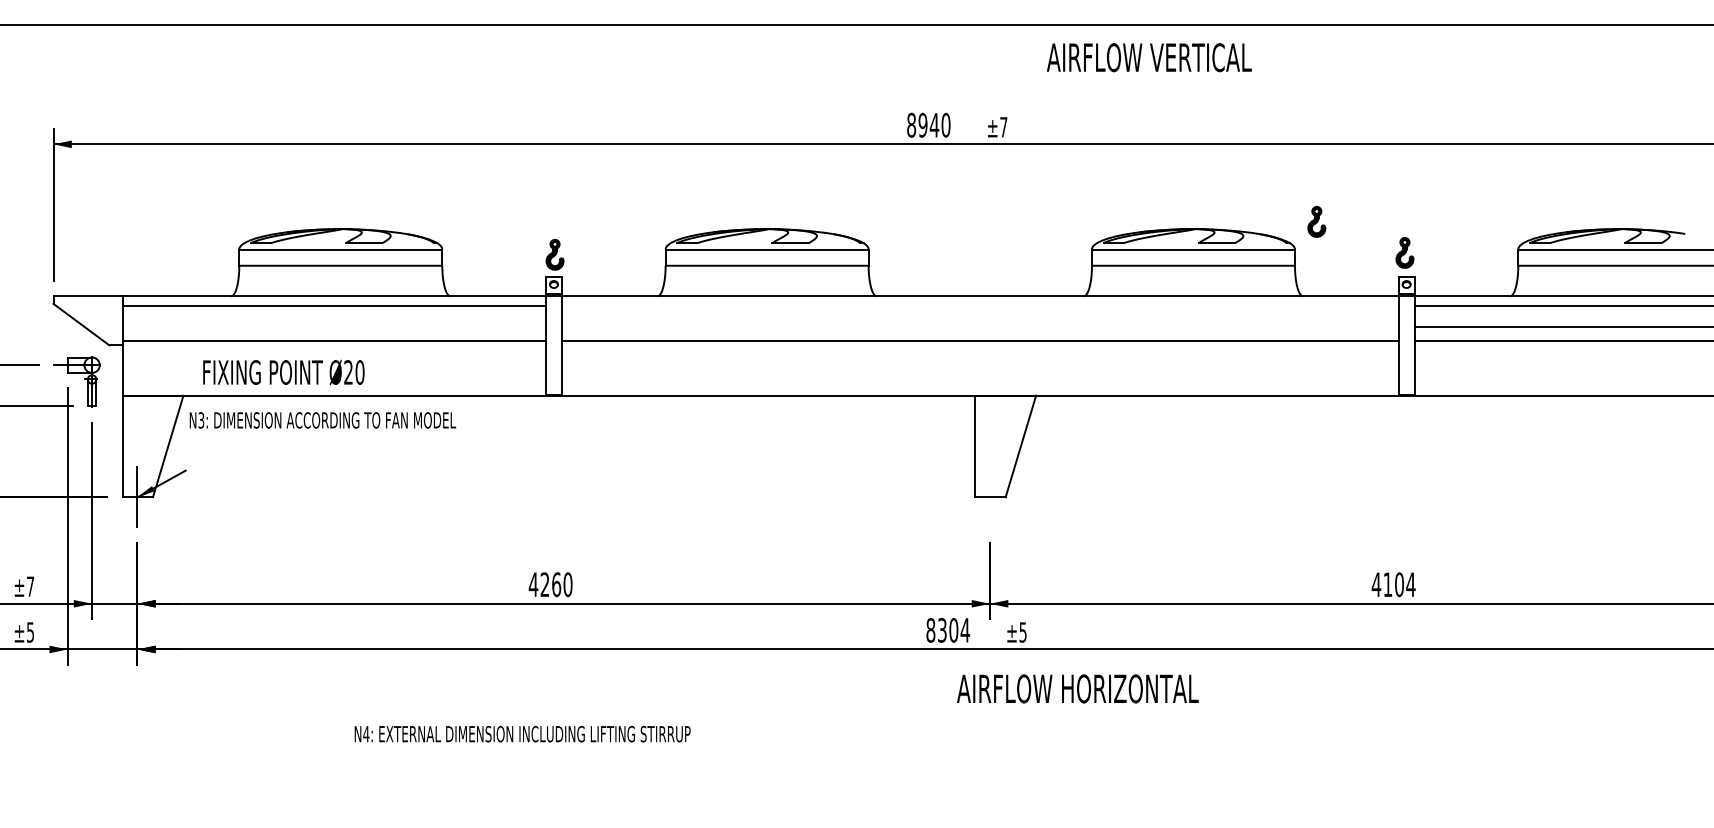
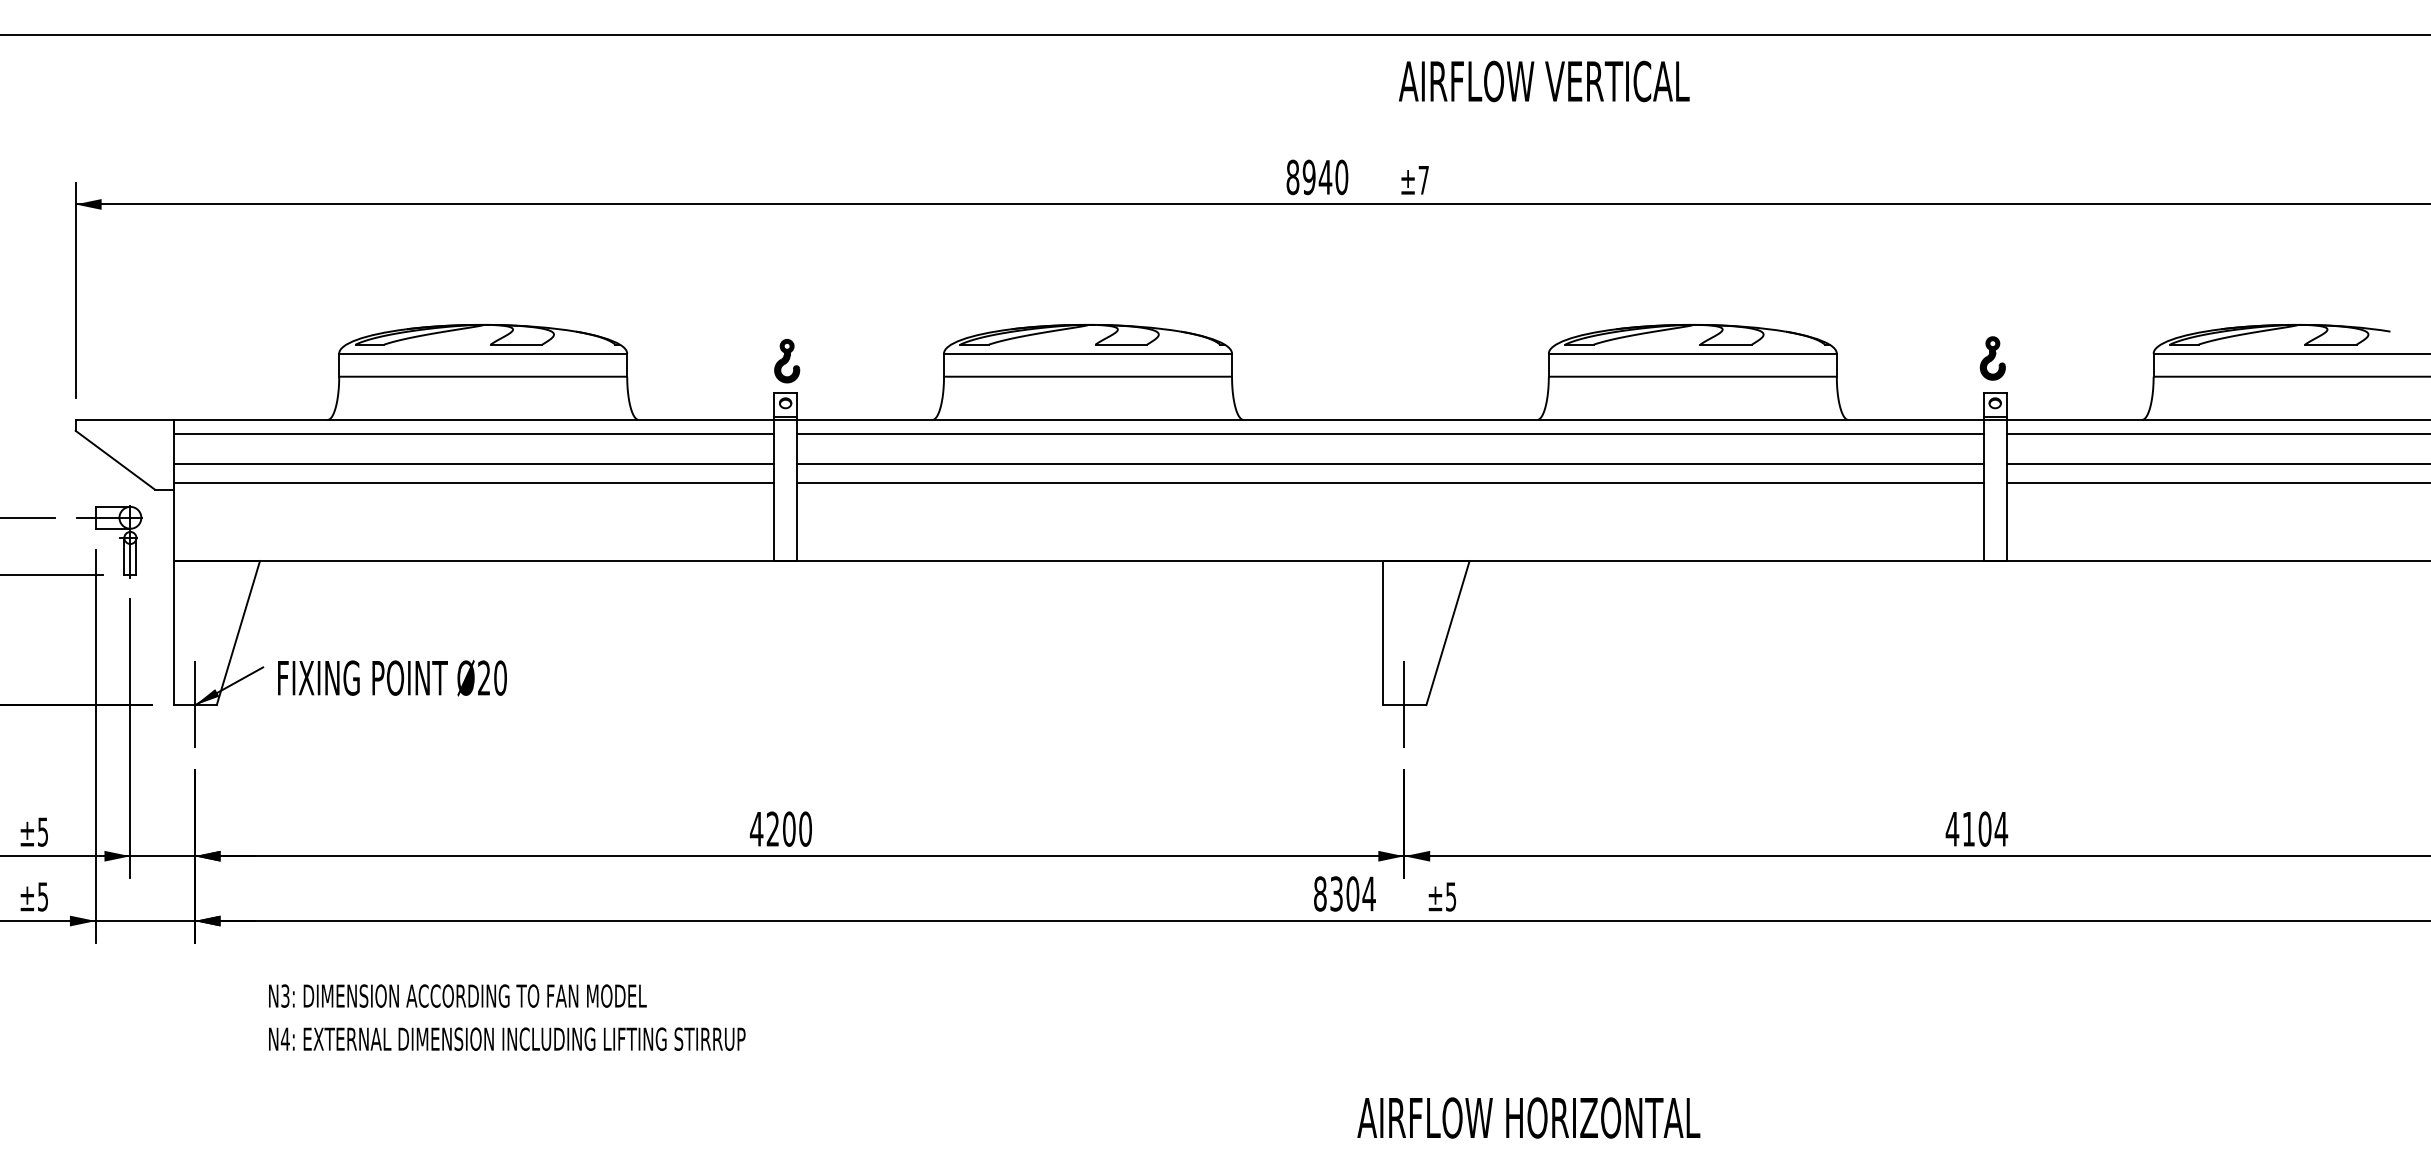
text: (1149, 57) -> (1544, 81), moved
part: (1316, 221) -> (1867, 314), removed
line: (980, 306) -> (1390, 434), added
line: (333, 326) -> (473, 463), added
line: (980, 326) -> (1390, 463), added
text: (283, 372) -> (392, 677), moved
text: (322, 419) -> (457, 995), moved
line: (990, 496) -> (1404, 704), added
text: (556, 584) -> (789, 828), 4260 -> 4200
text: (30, 586) -> (43, 831), ±7 -> ±5
text: (1077, 688) -> (1528, 1117), moved
text: (522, 733) -> (507, 1038), moved

